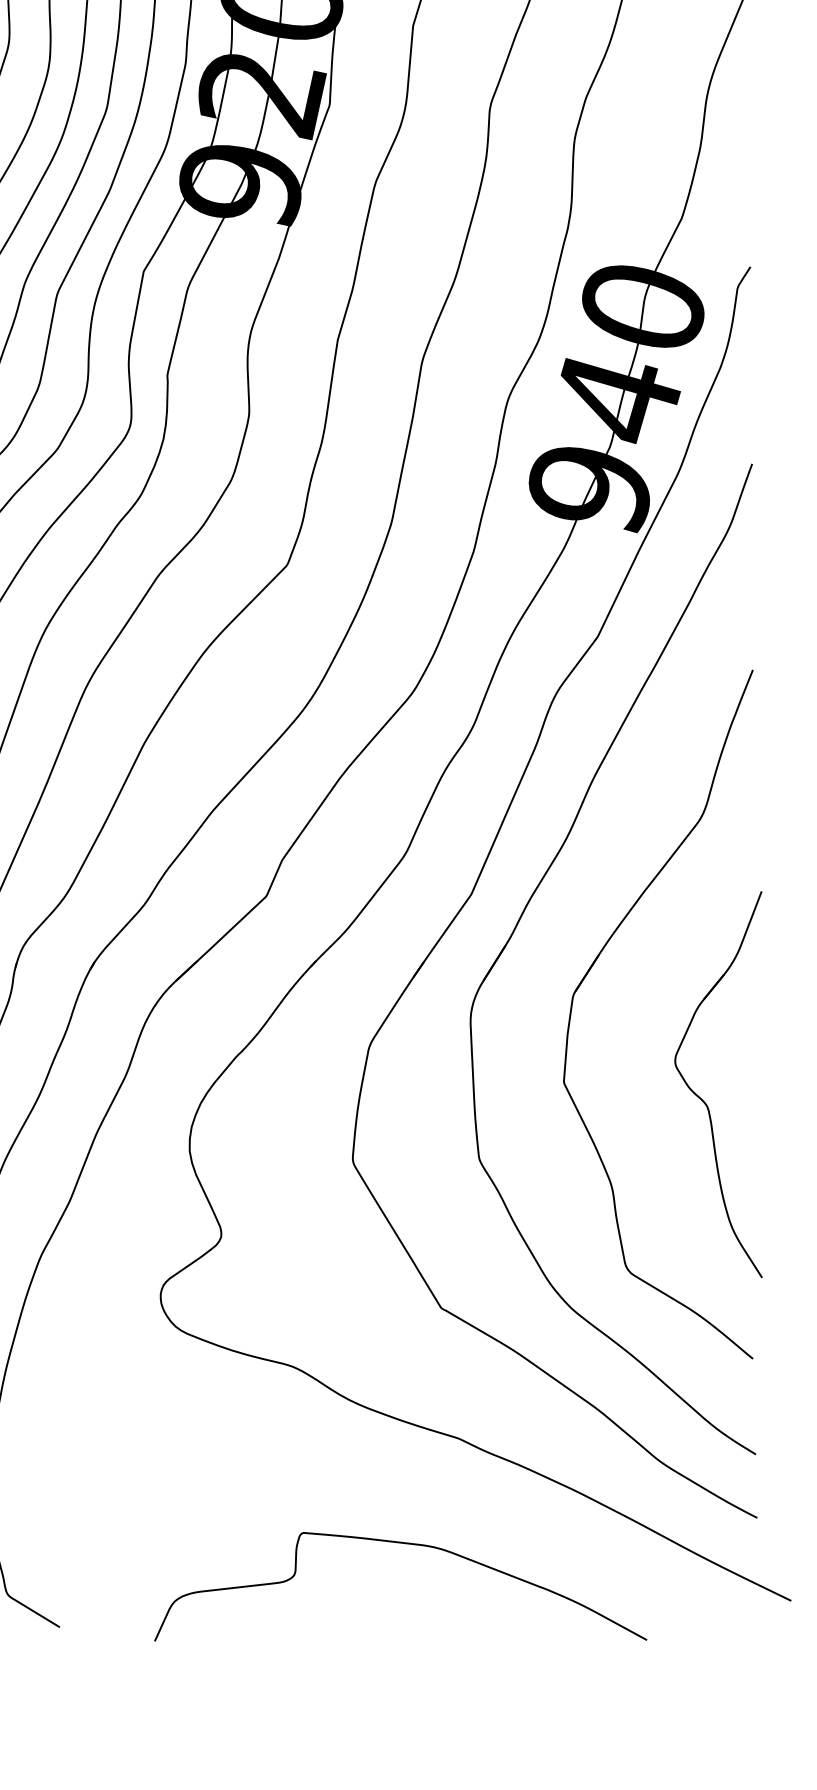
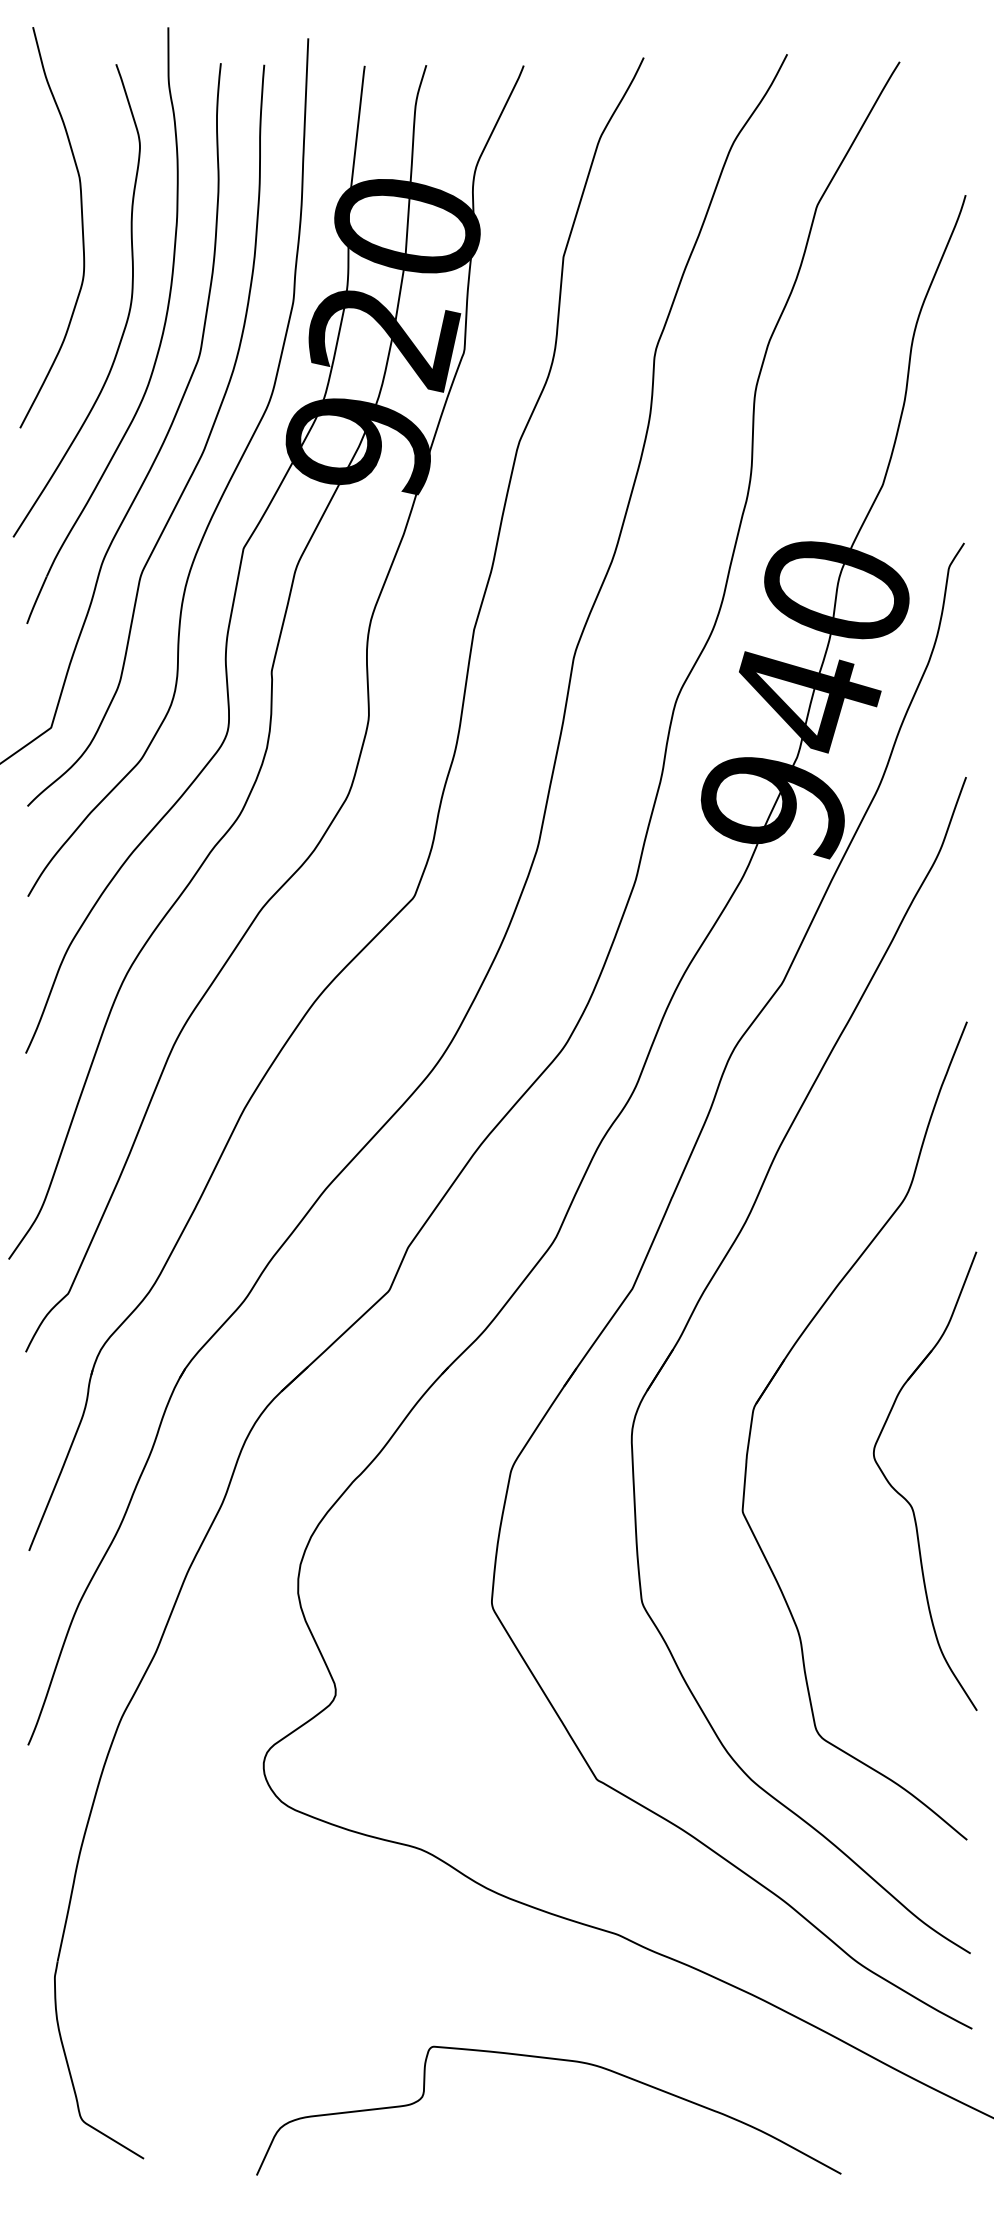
part: (702, 1099) -> (906, 1499), moved

